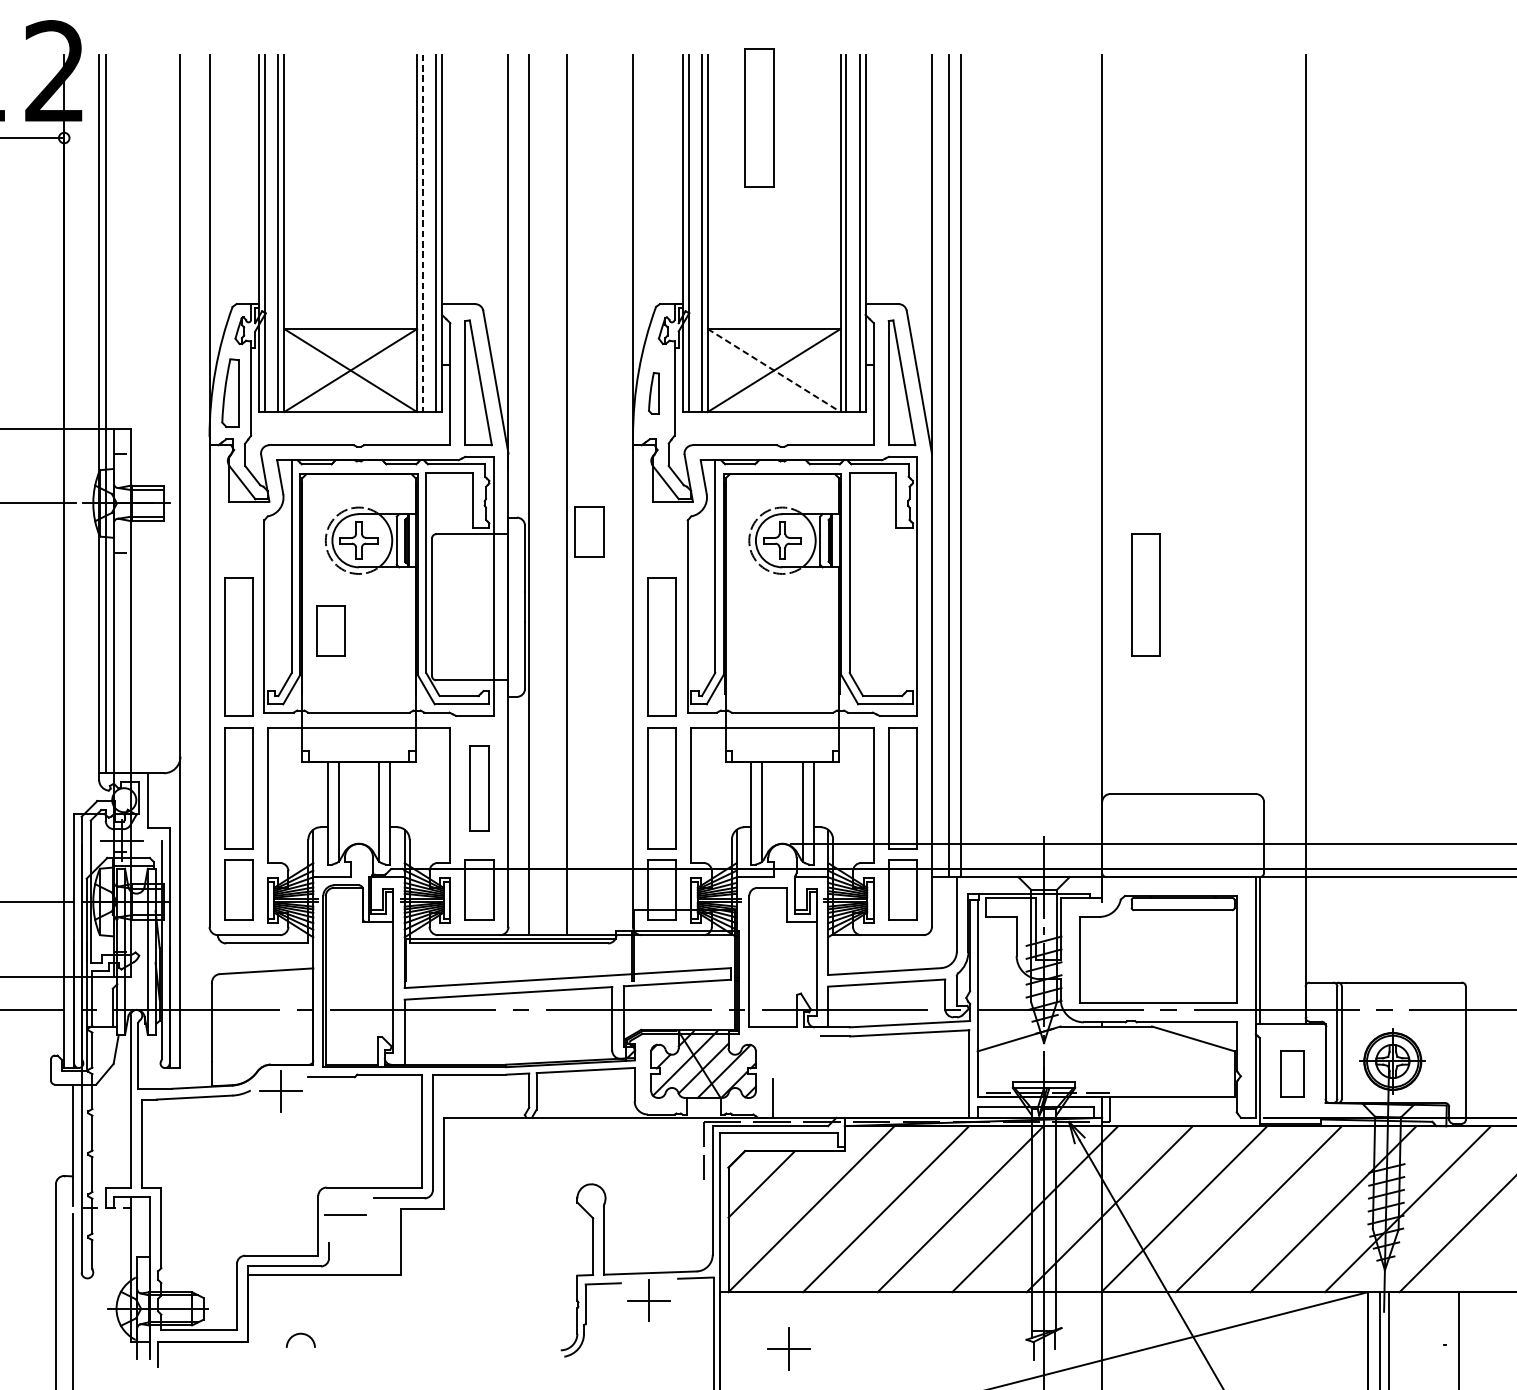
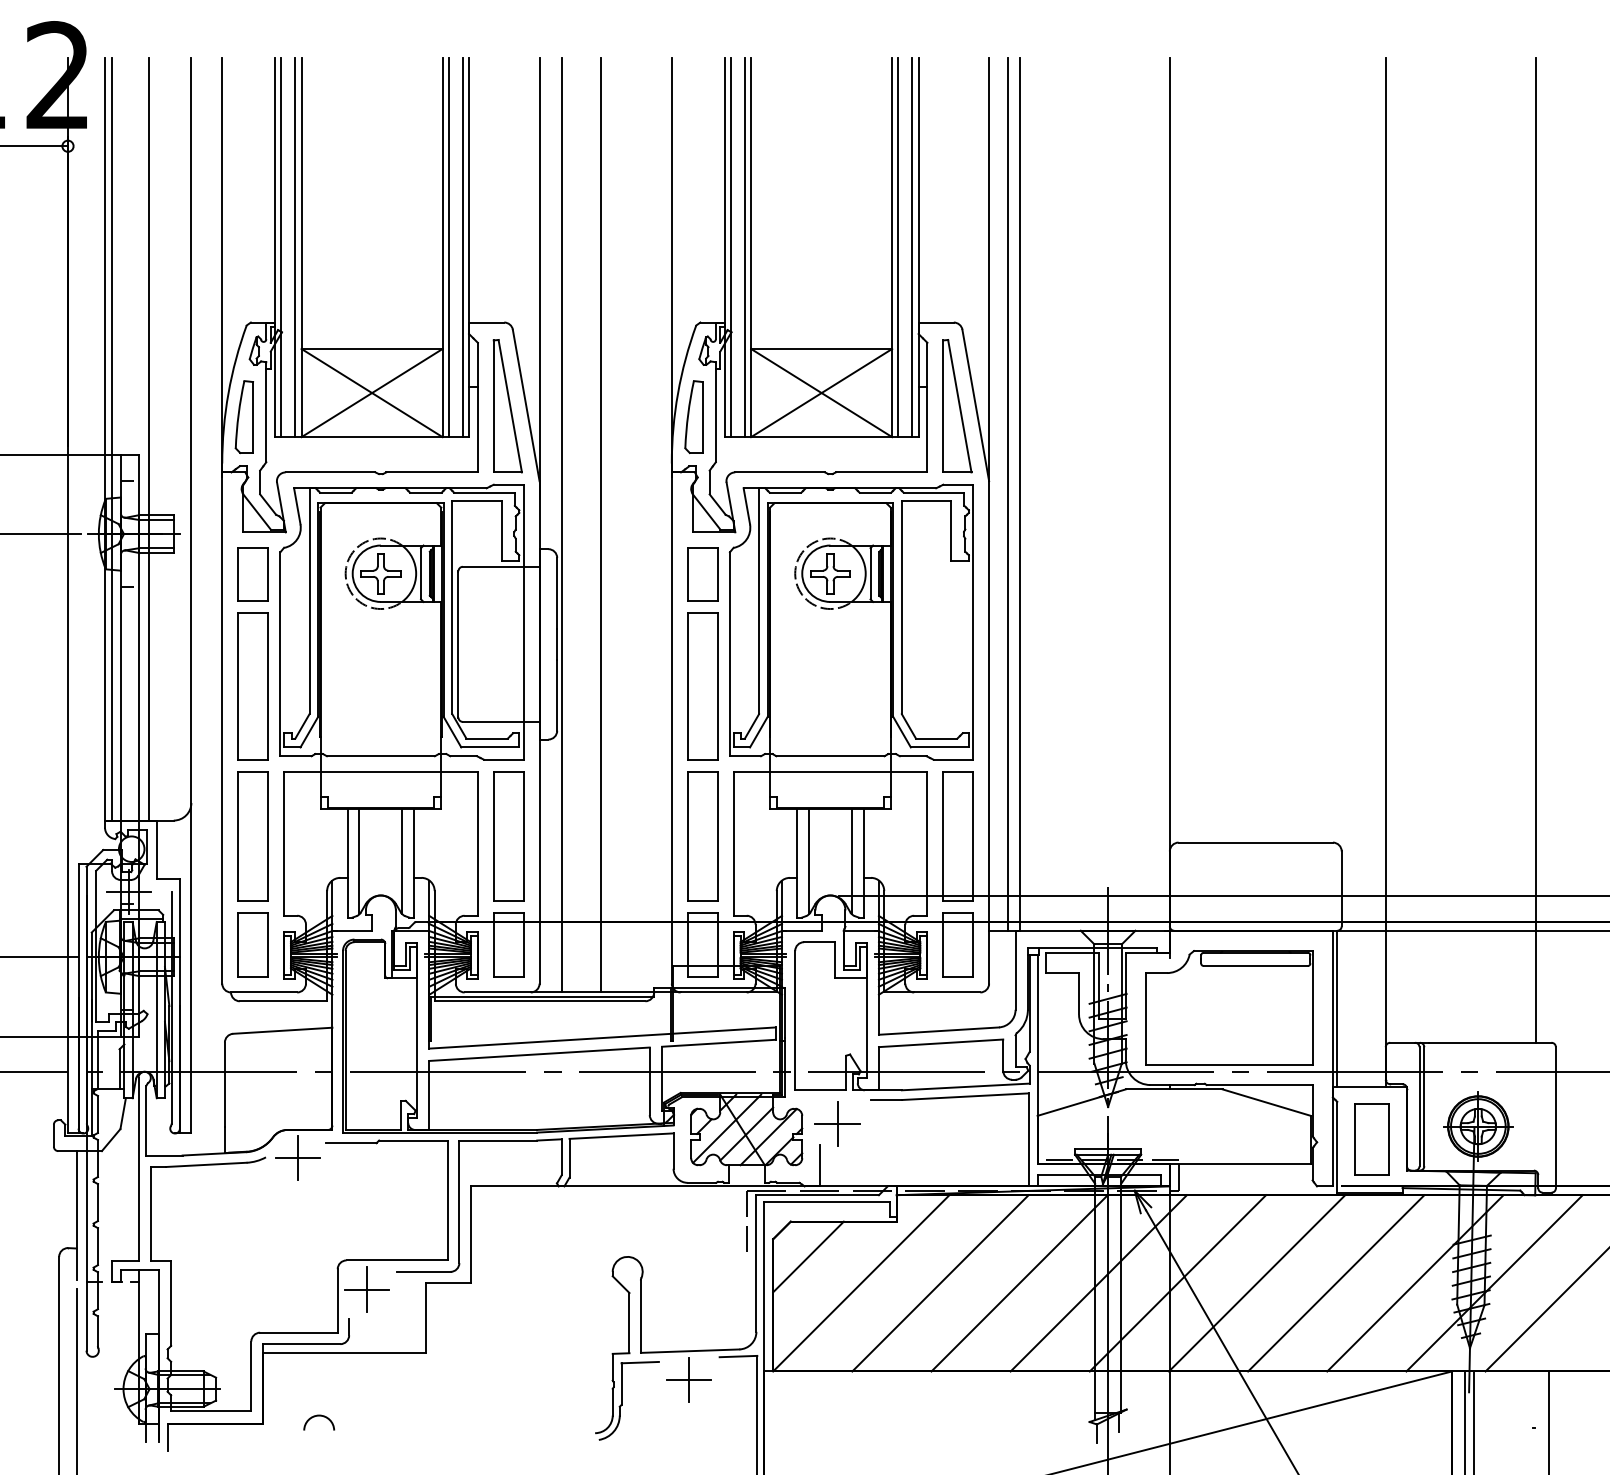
part: (758, 117) -> (805, 124), removed
line: (422, 233) -> (448, 247), dashed -> solid
line: (774, 370) -> (822, 393), dashed -> solid
part: (653, 393) -> (693, 417), size x1.67
line: (141, 413) -> (149, 438), added
line: (1446, 517) -> (1535, 549), added
part: (589, 532) -> (702, 574), moved
part: (1146, 595) -> (1216, 631), removed
part: (330, 630) -> (252, 574), moved
part: (479, 788) -> (508, 836), size x1.43
part: (1292, 1073) -> (1371, 1139), size x1.43
line: (345, 1214) -> (366, 1289), added
part: (789, 1348) -> (837, 1123), moved

